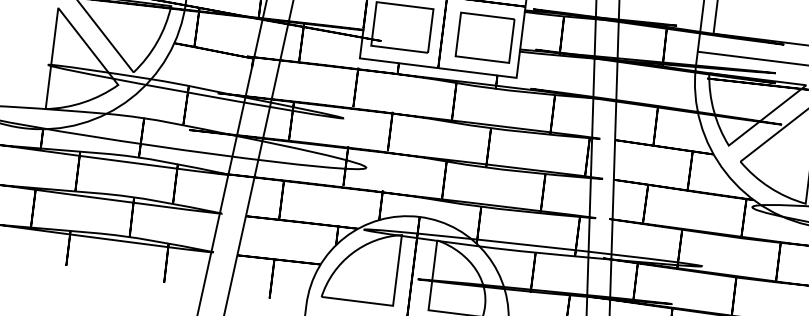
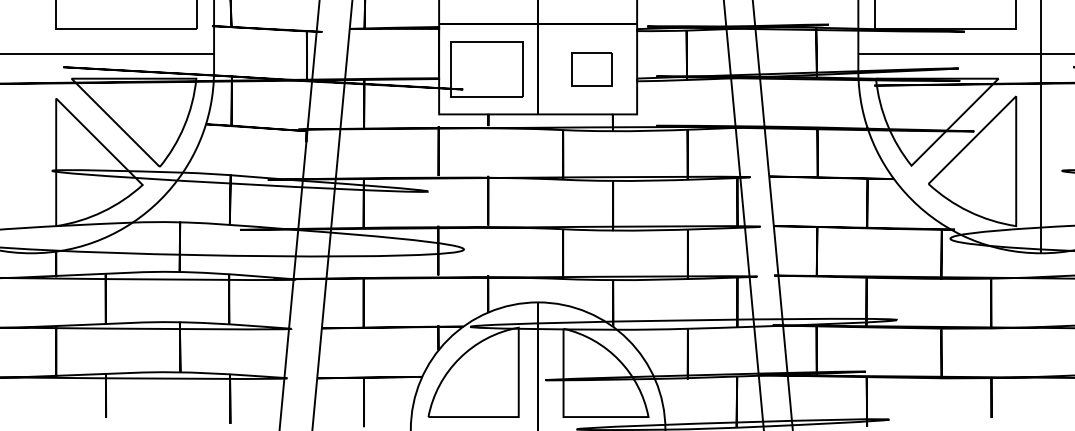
part: (484, 37) -> (591, 69), size x0.6

